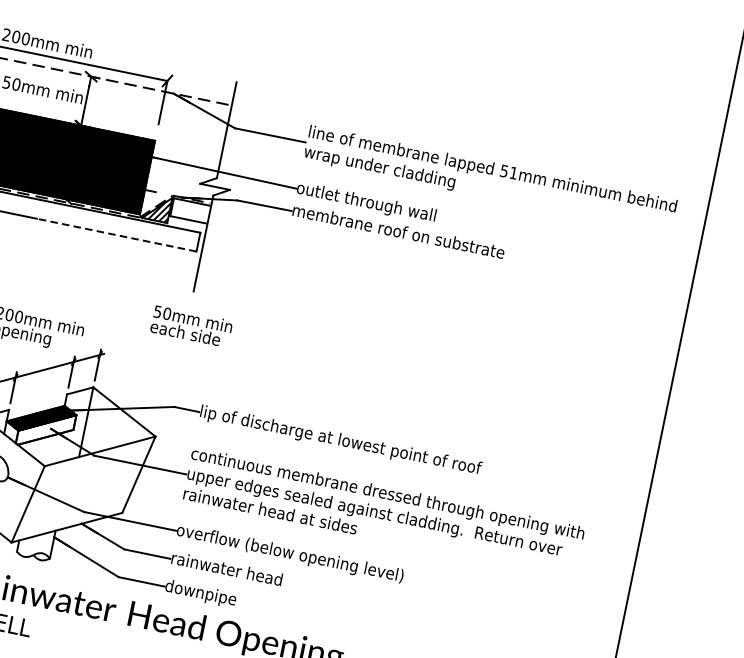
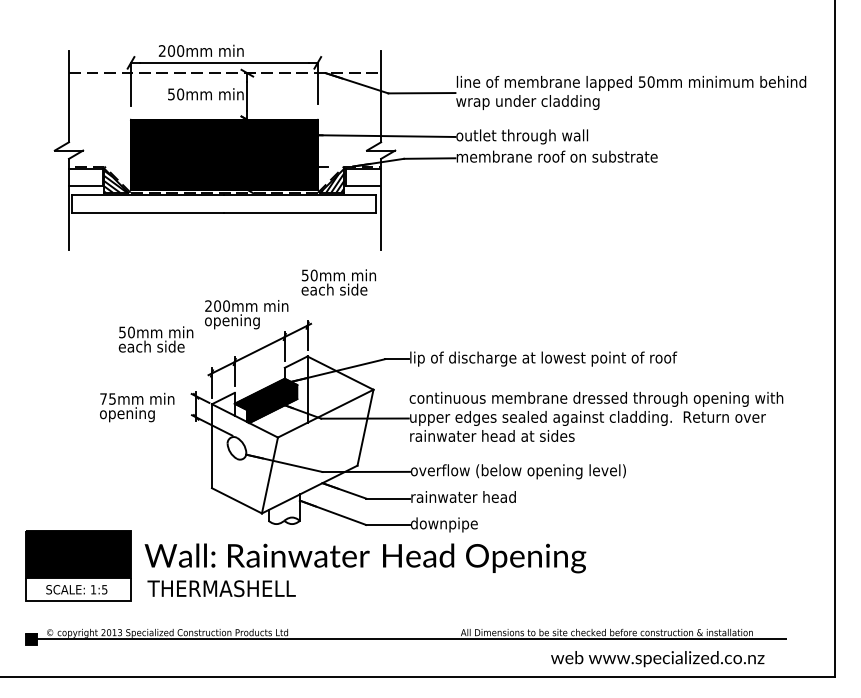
text: (513, 172) -> (650, 81), 51mm -> 50mm
line: (116, 235) -> (300, 213), dashed -> solid
text: (191, 326) -> (338, 282), moved
fill: (46, 430) -> (272, 404), added

